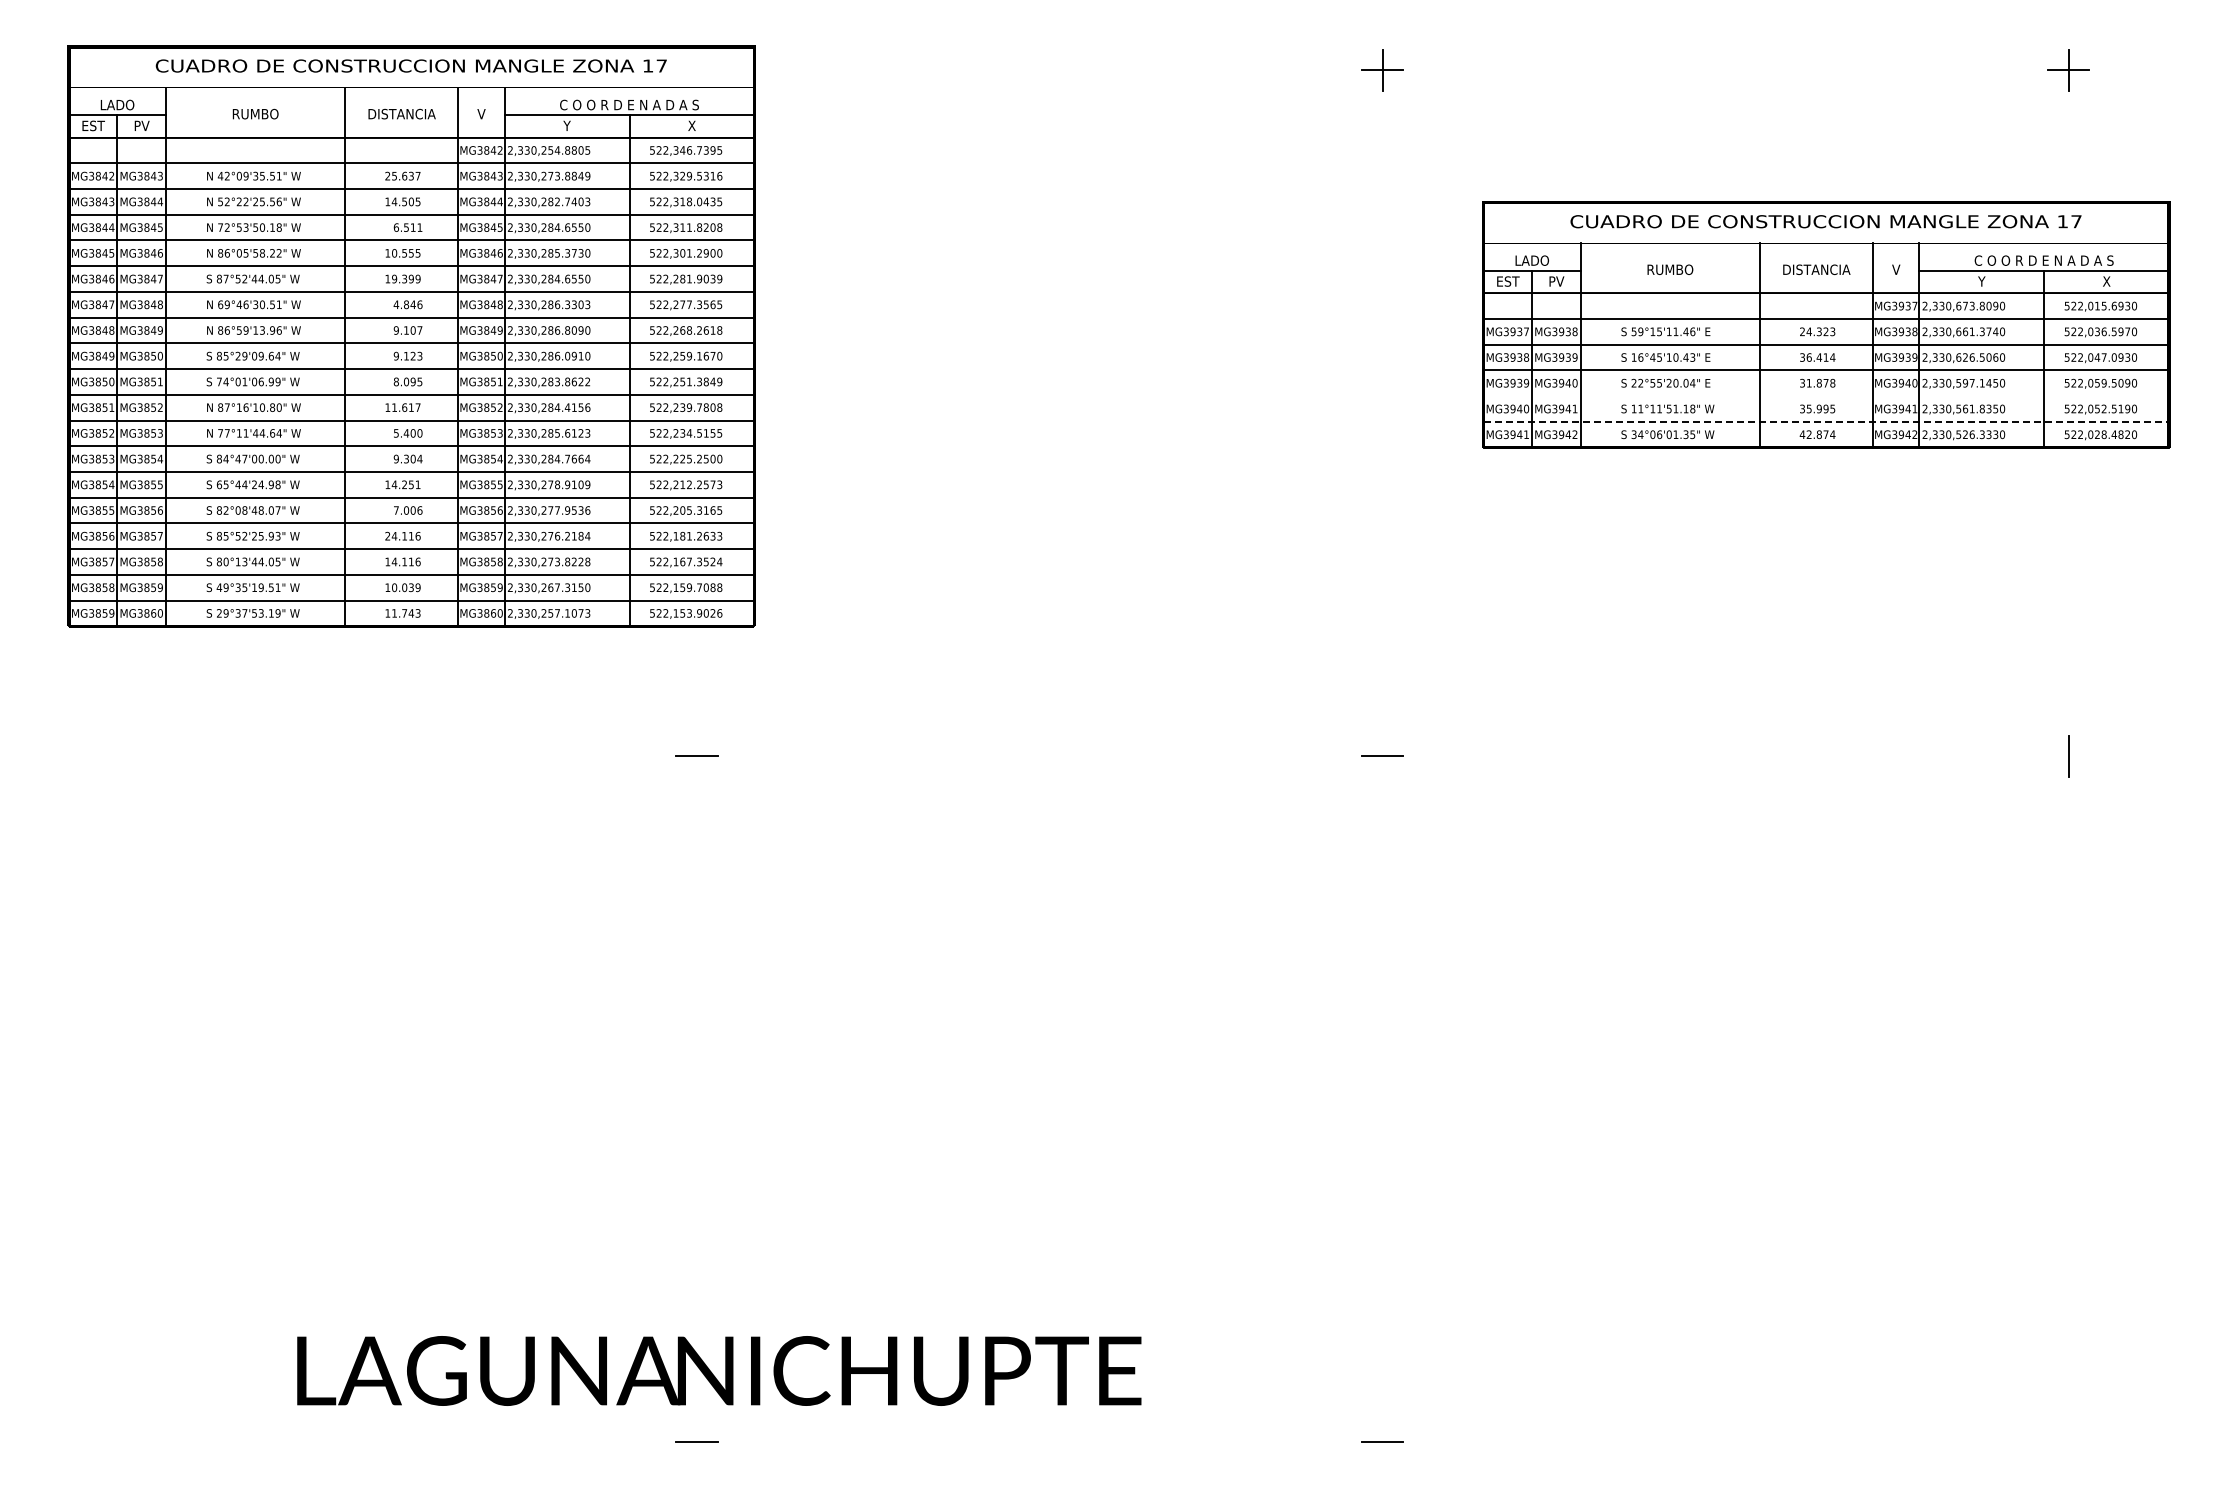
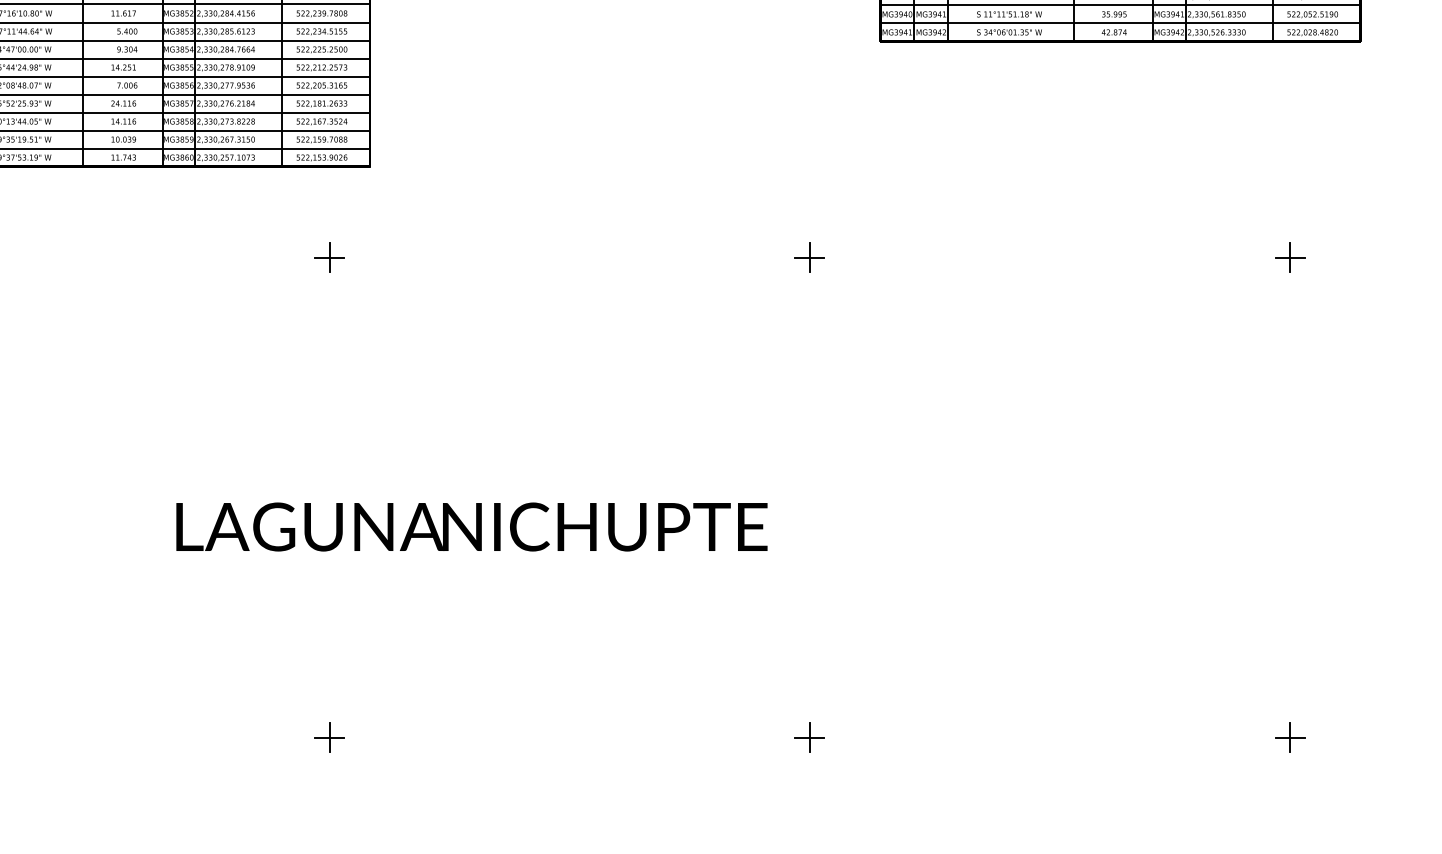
line: (1826, 396) -> (1120, 5), added
line: (1826, 421) -> (1120, 23), dashed -> solid
line: (697, 755) -> (329, 257), added
line: (1382, 755) -> (809, 257), added
line: (2068, 756) -> (1290, 257), added
text: (719, 1370) -> (472, 526), moved
line: (697, 1441) -> (329, 737), added
line: (1382, 1441) -> (809, 737), added
part: (2068, 1442) -> (1290, 738), added

